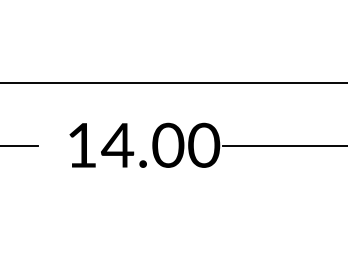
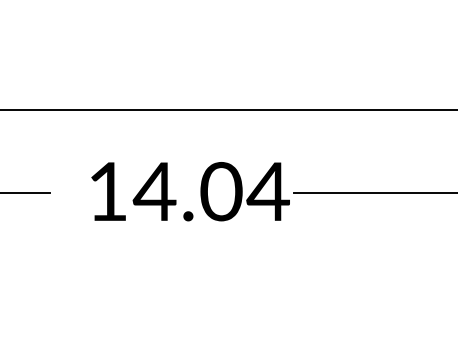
text: (203, 144) -> (267, 190), 14.00 -> 14.04

